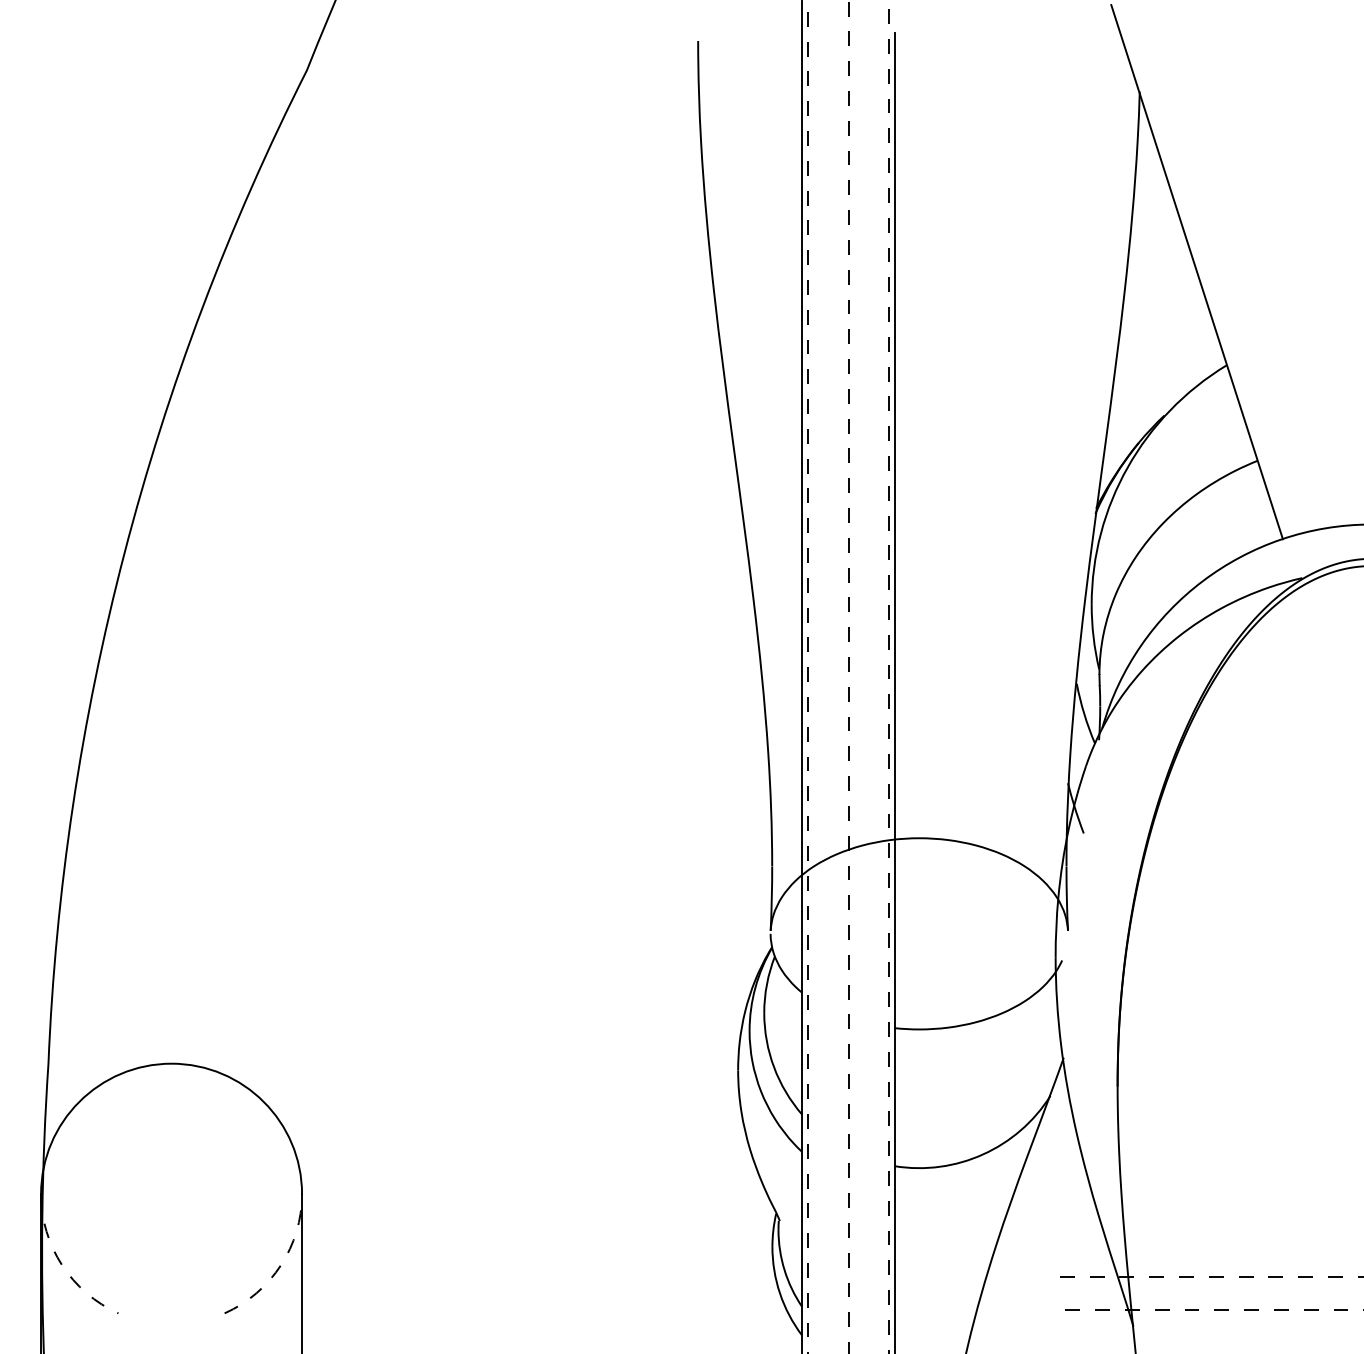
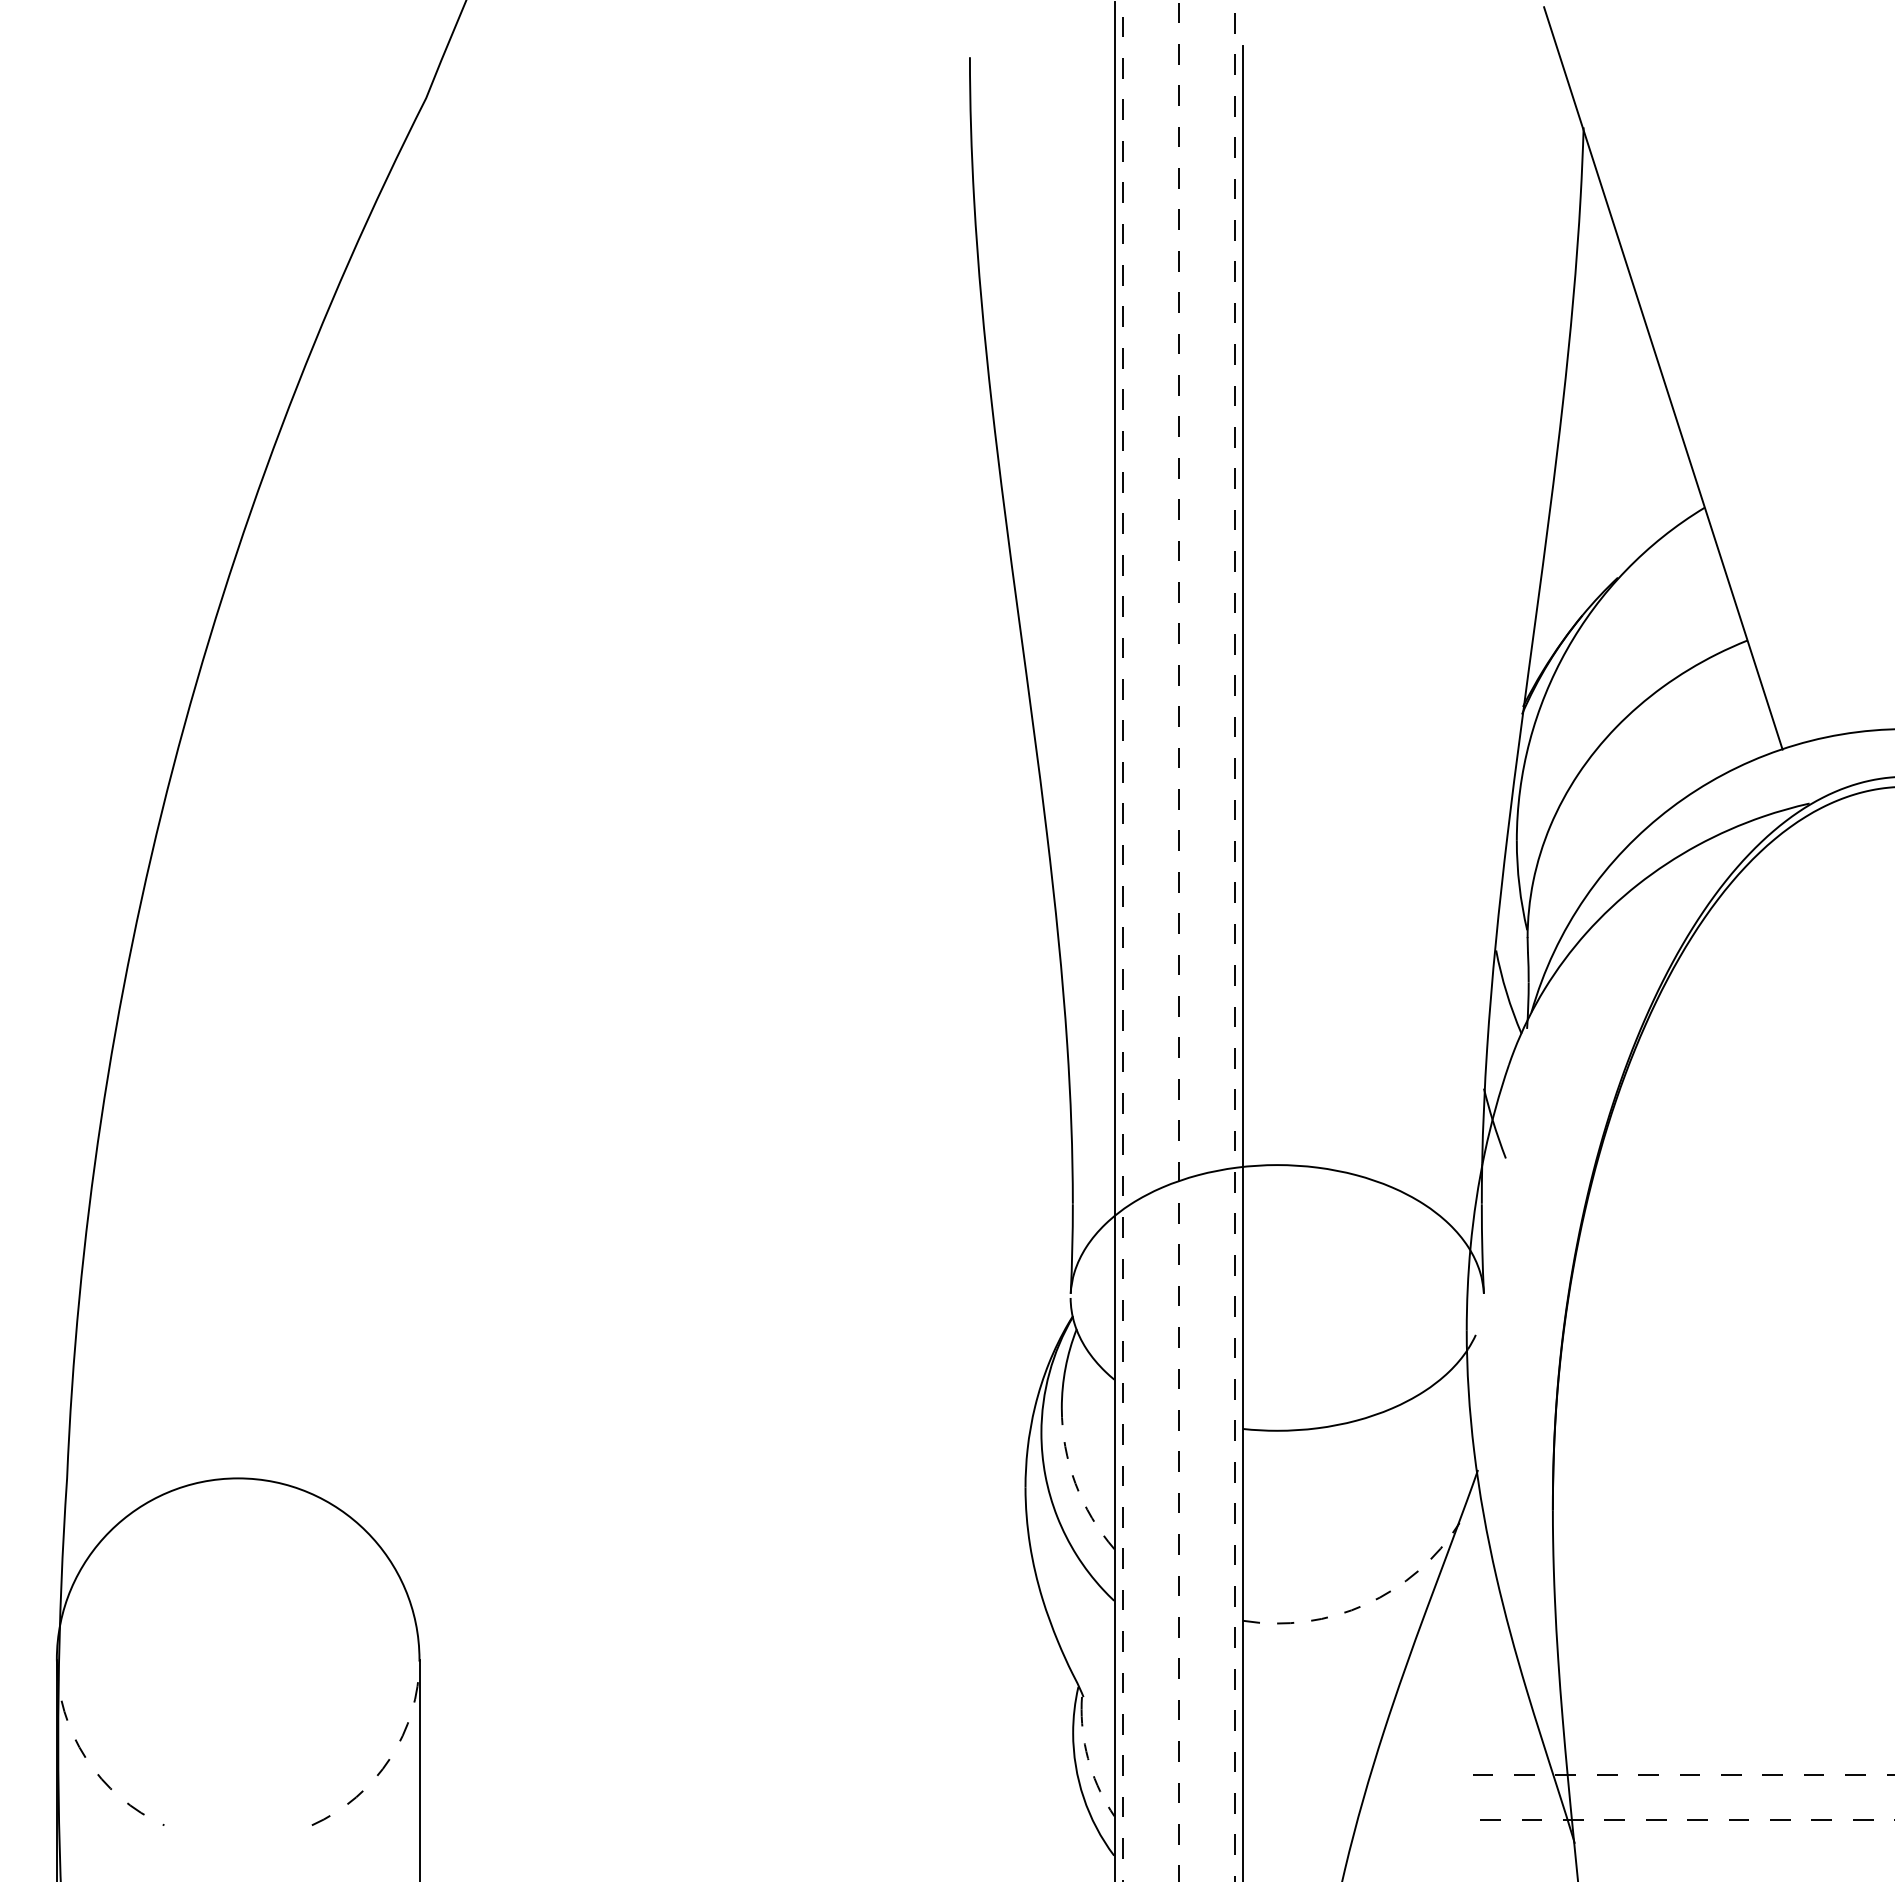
arc: (774, 1067) -> (1075, 1483), solid -> dashed
arc: (983, 1154) -> (1366, 1604), solid -> dashed
arc: (784, 1270) -> (1090, 1765), solid -> dashed

